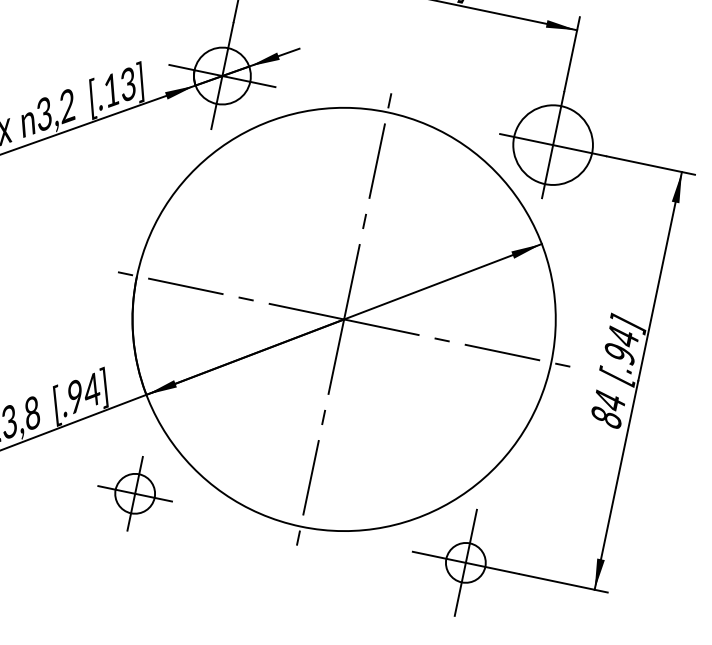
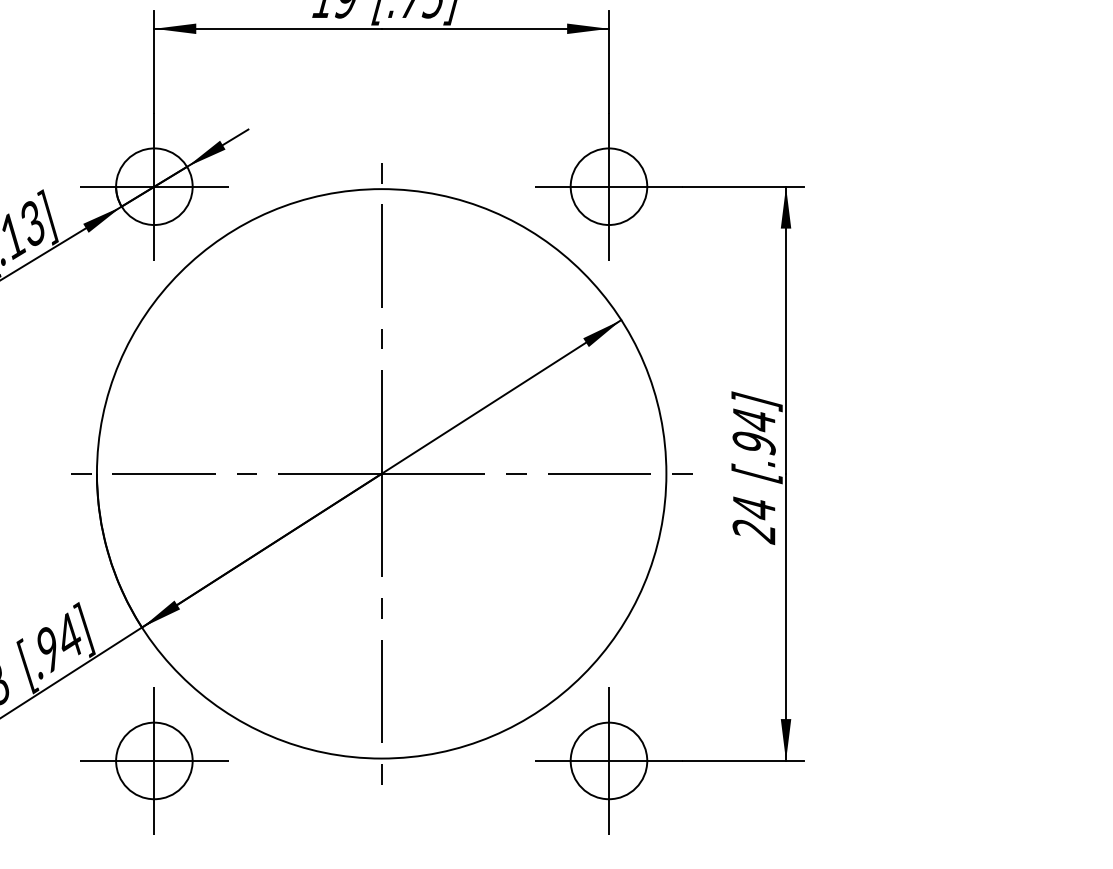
circle: (552, 144) -> (608, 186), size x0.71
text: (605, 417) -> (753, 531), 84 -> 24
part: (135, 493) -> (154, 760), size x1.43
circle: (465, 562) -> (608, 760), size x1.43

